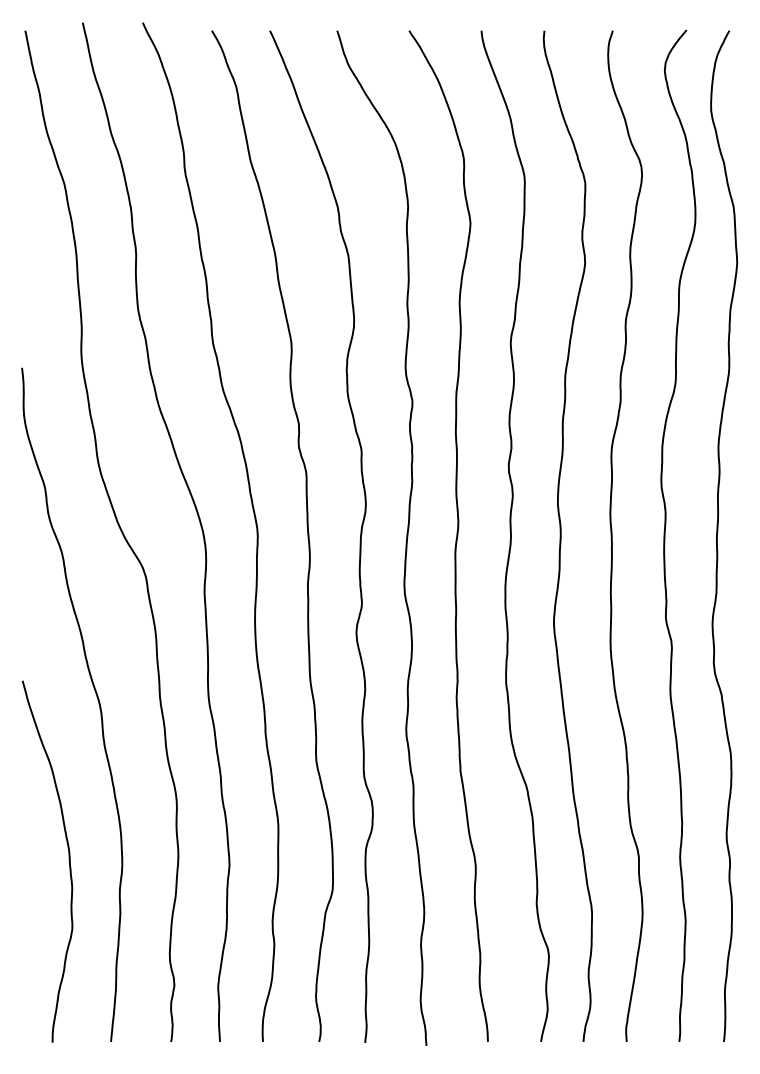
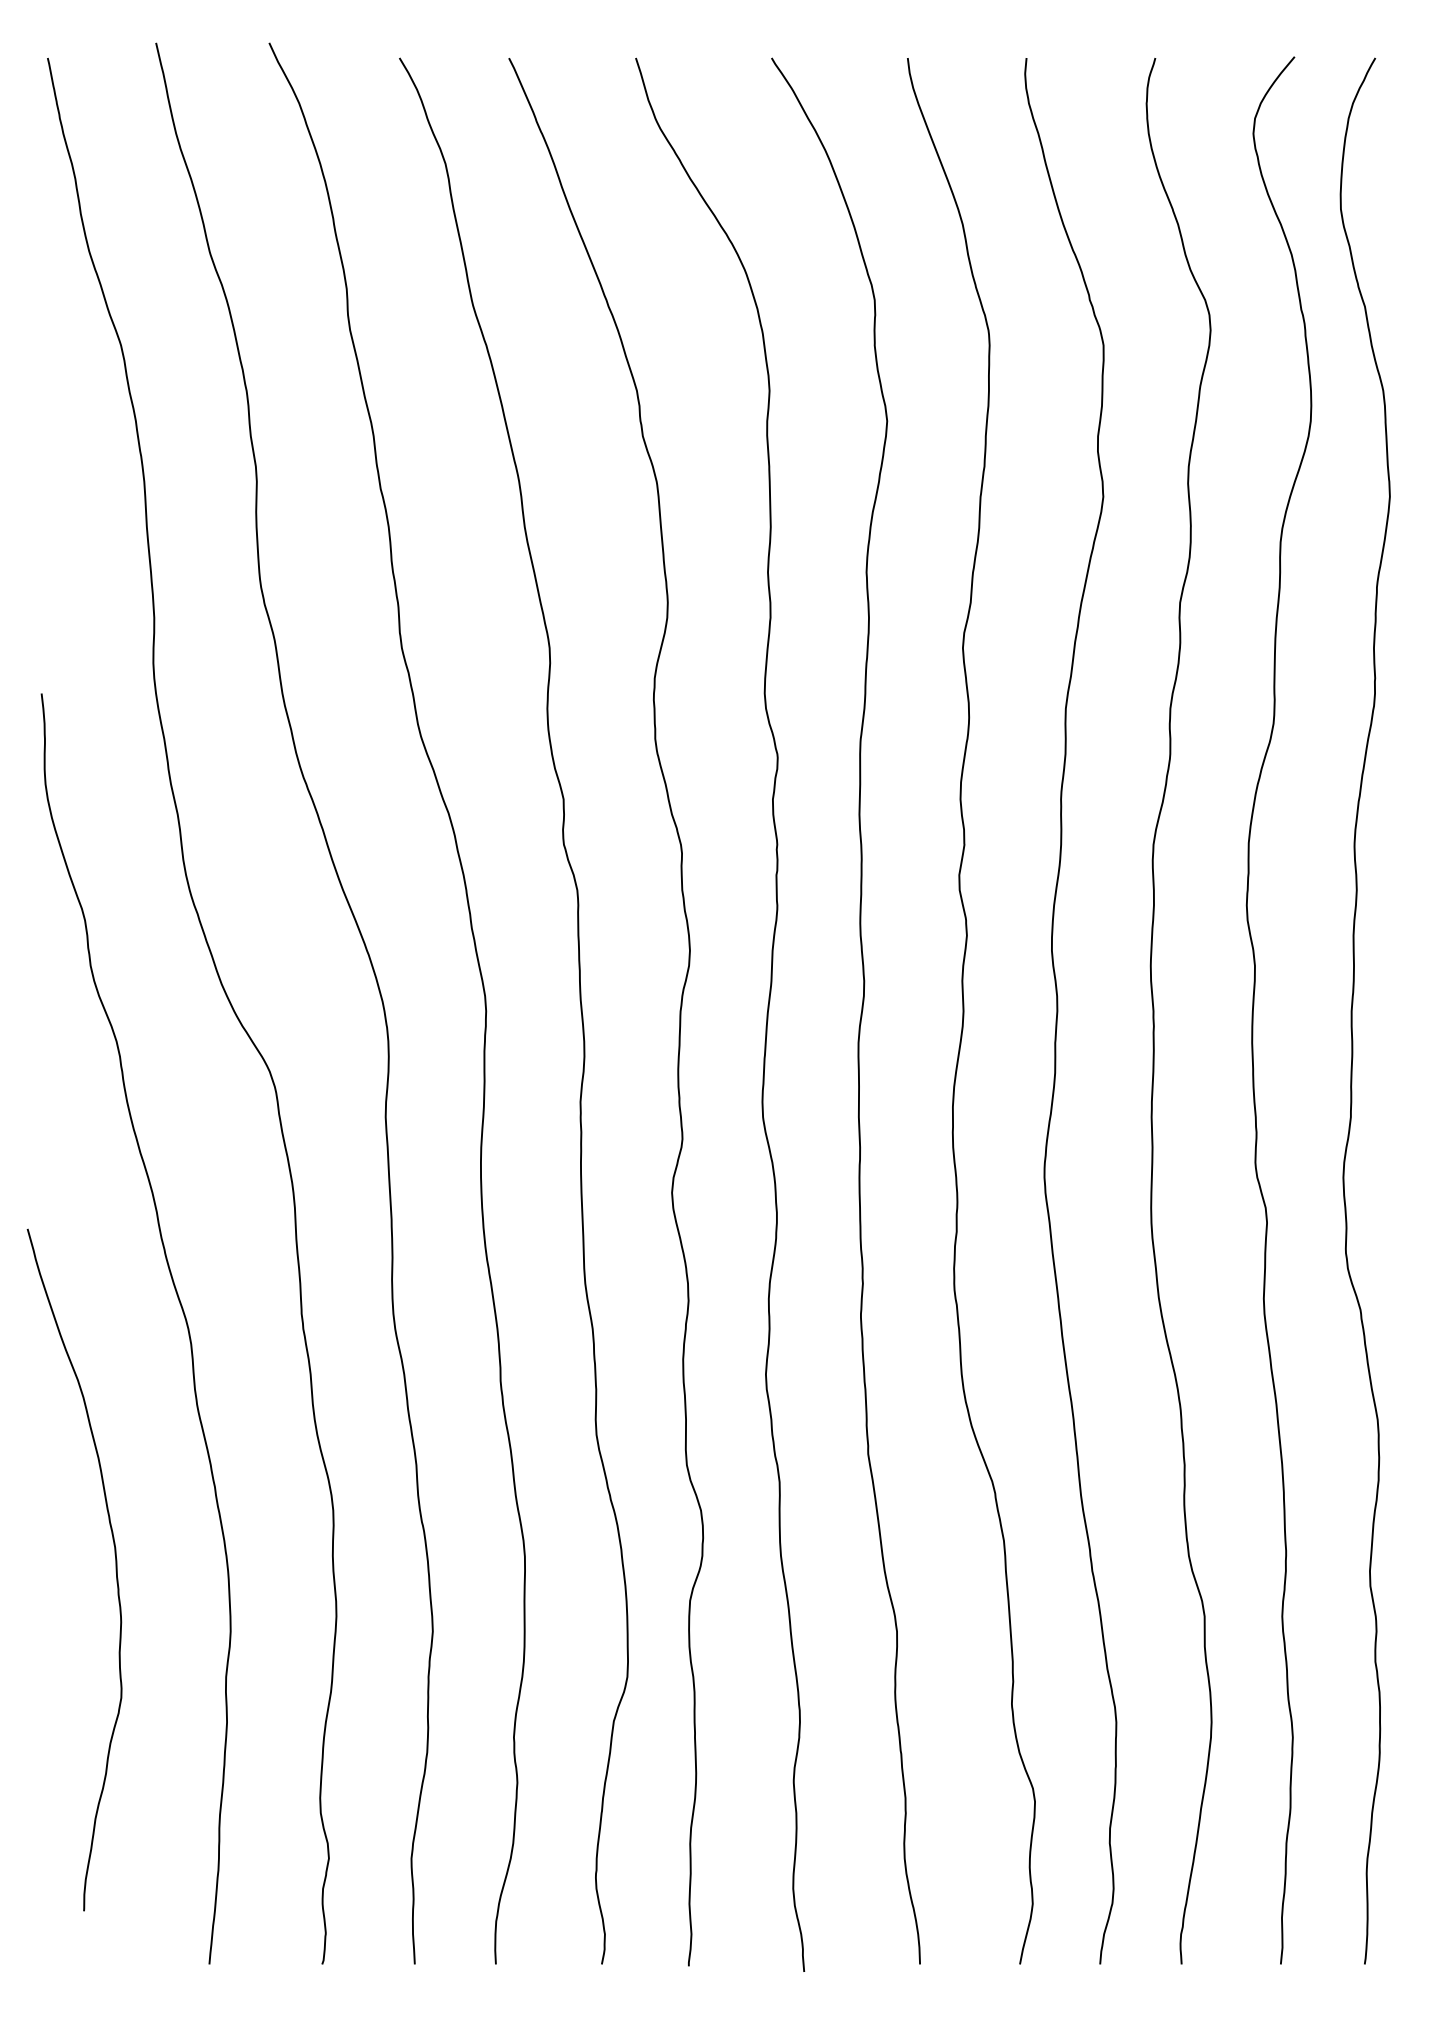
curve: (68, 860) -> (114, 1567), moved

